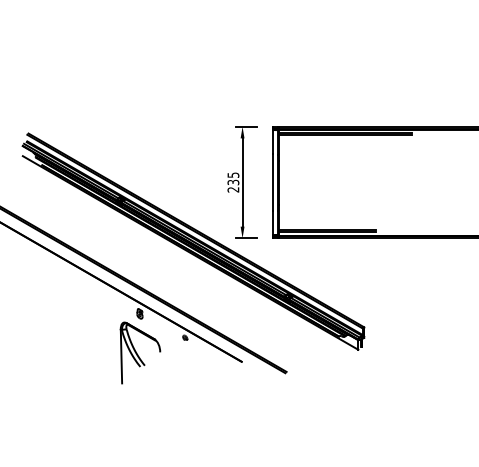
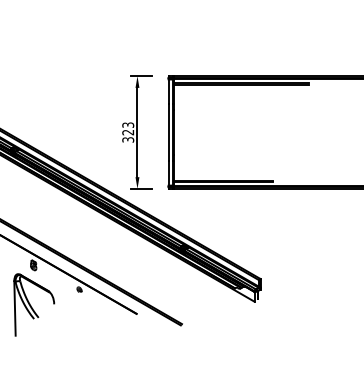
text: (233, 182) -> (128, 132), 235 -> 323

